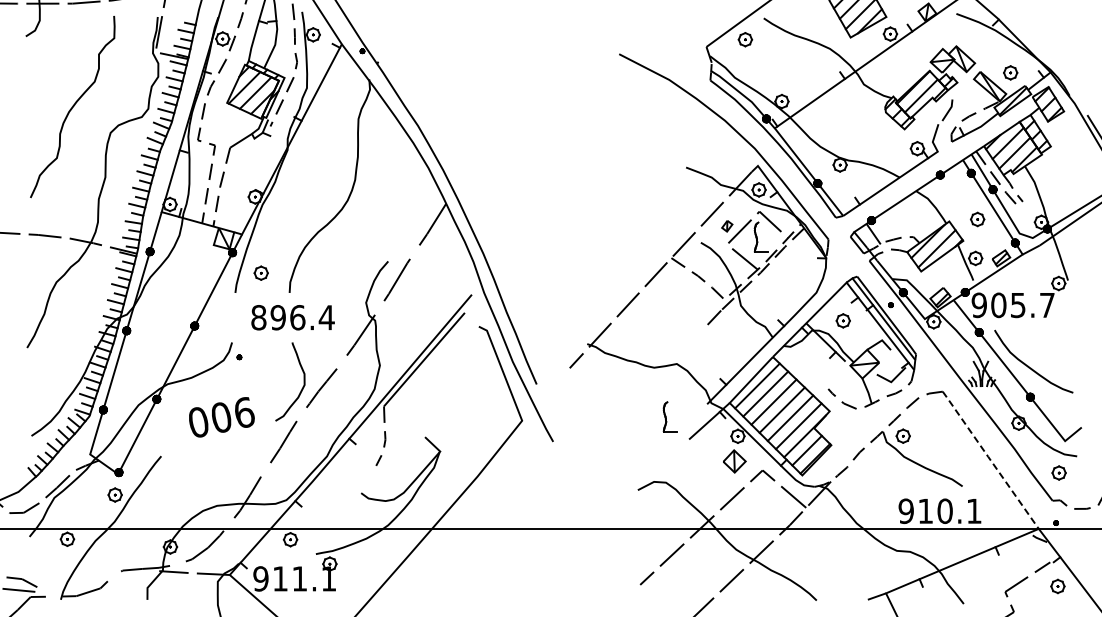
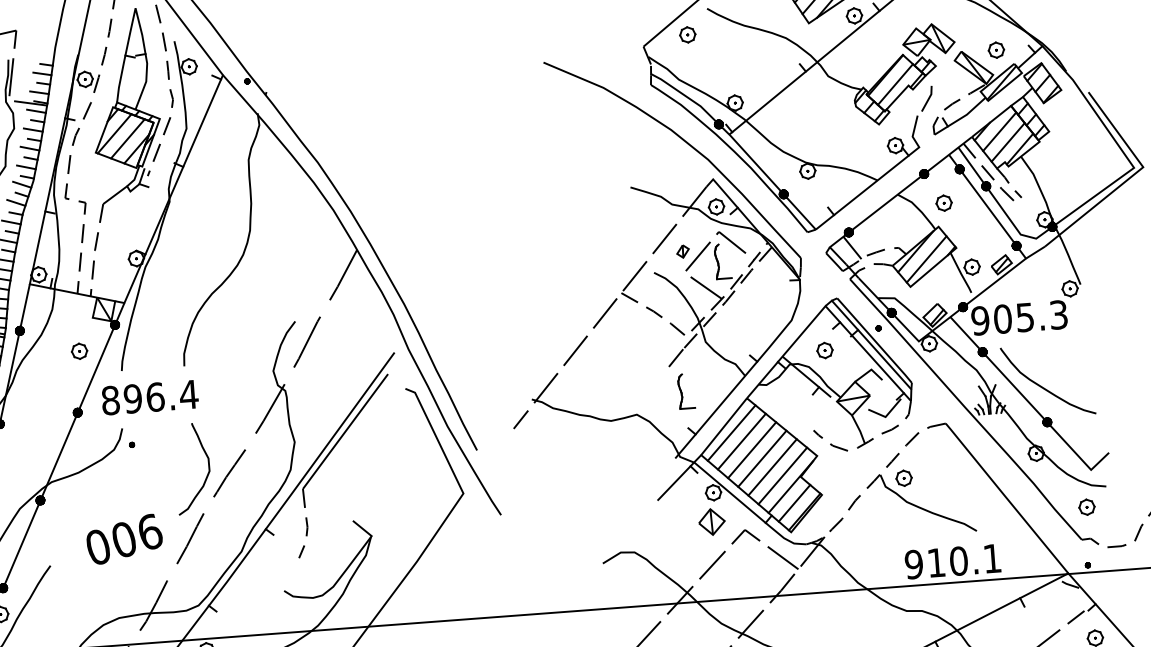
part: (977, 219) -> (943, 203), moved
part: (260, 272) -> (78, 350), moved
text: (1047, 305) -> (1059, 315), 905.7 -> 905.3
text: (292, 317) -> (149, 397), moved
part: (669, 416) -> (685, 390), moved
text: (221, 417) -> (124, 539), moved
line: (990, 460) -> (1006, 498), dashed -> solid

